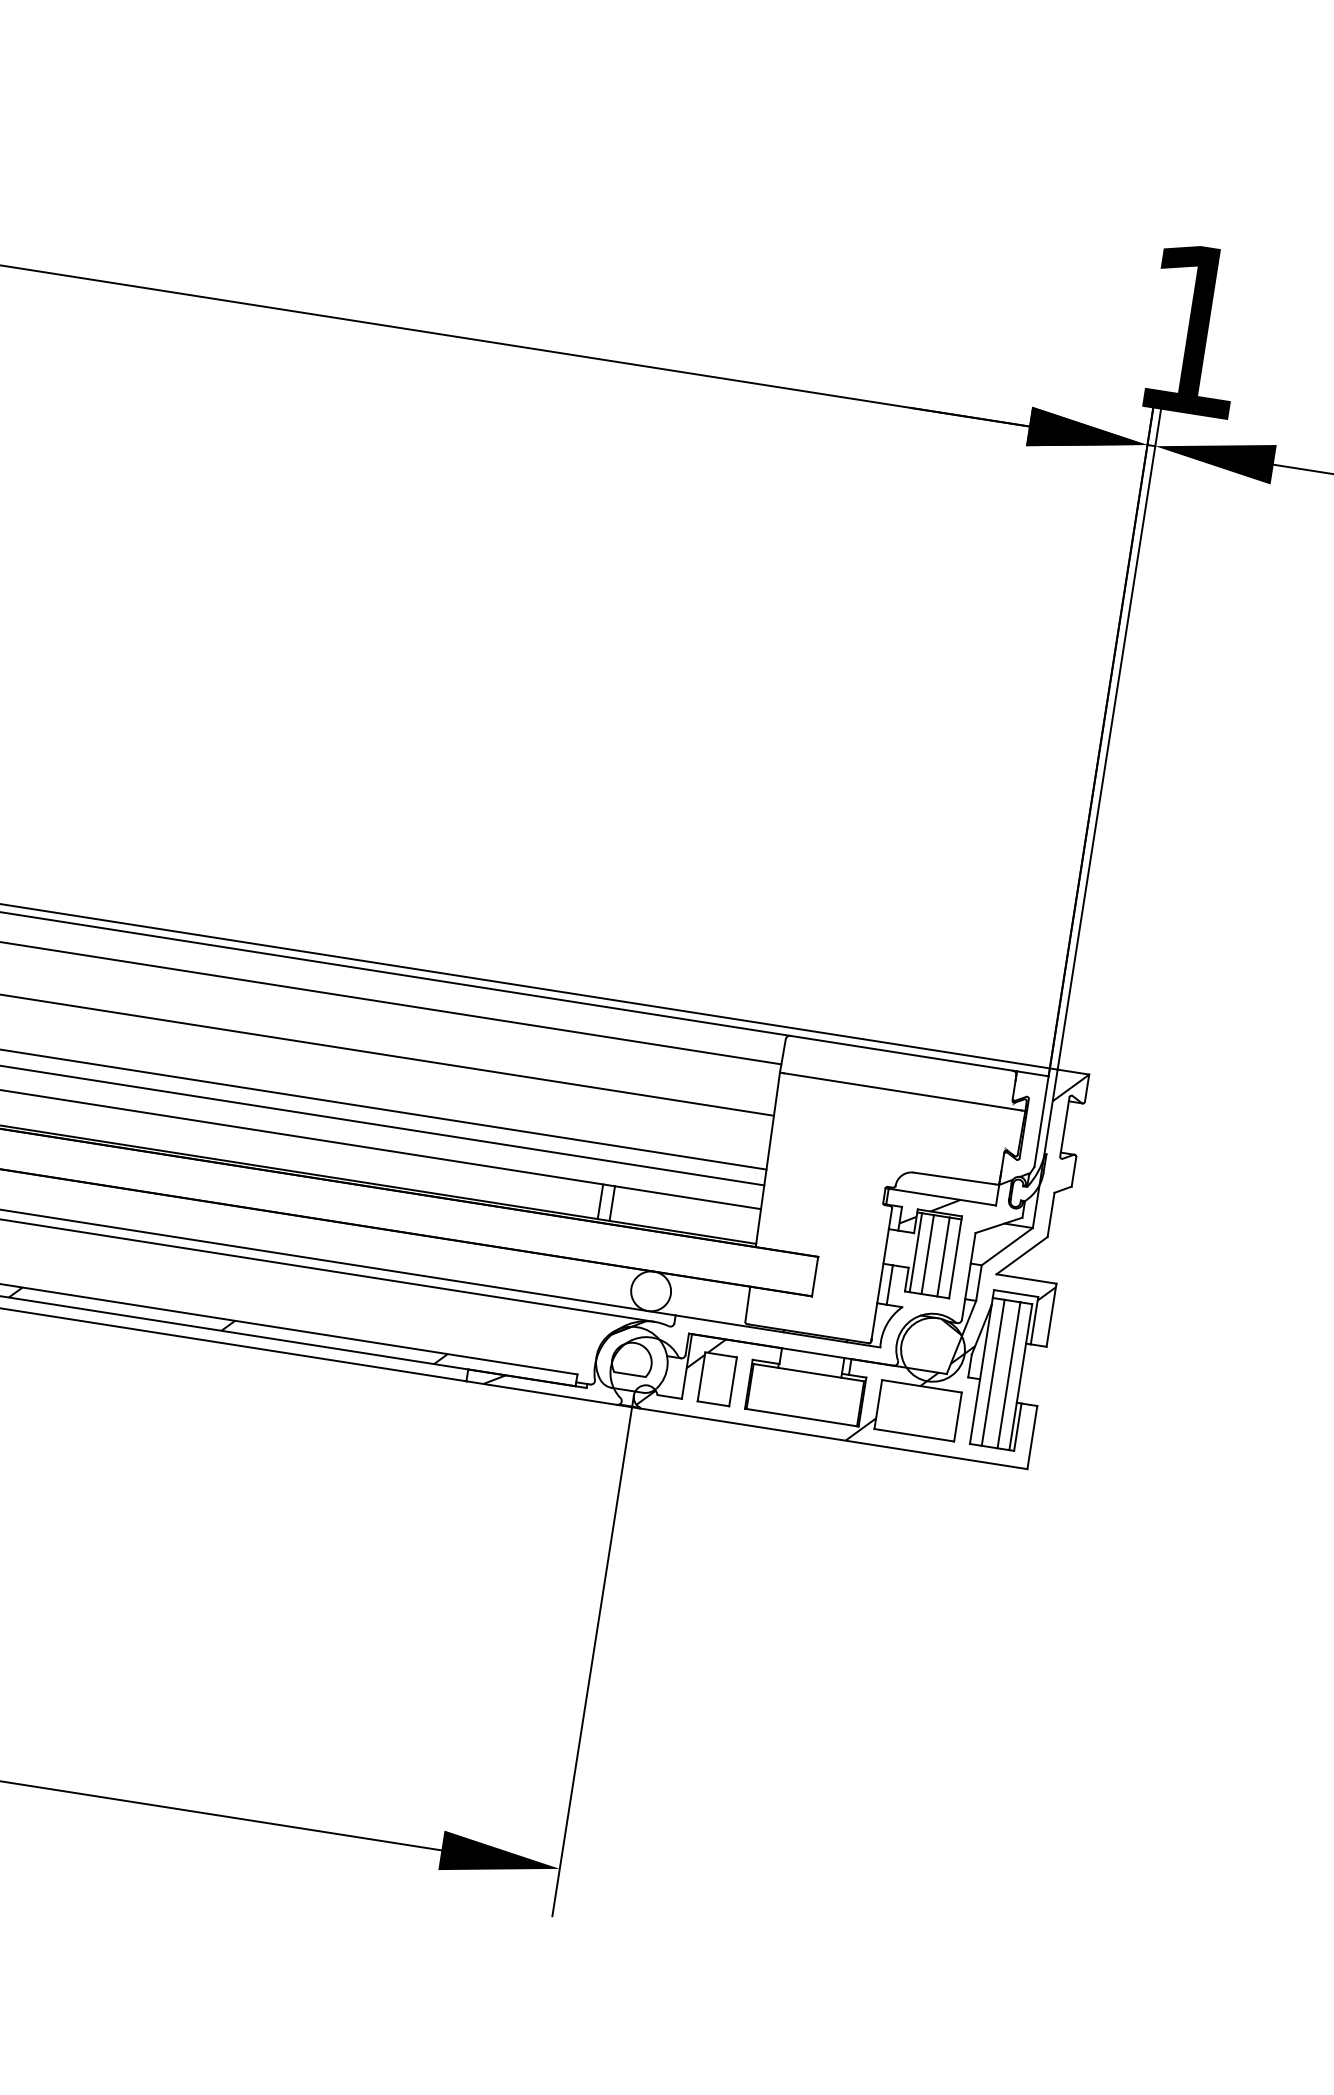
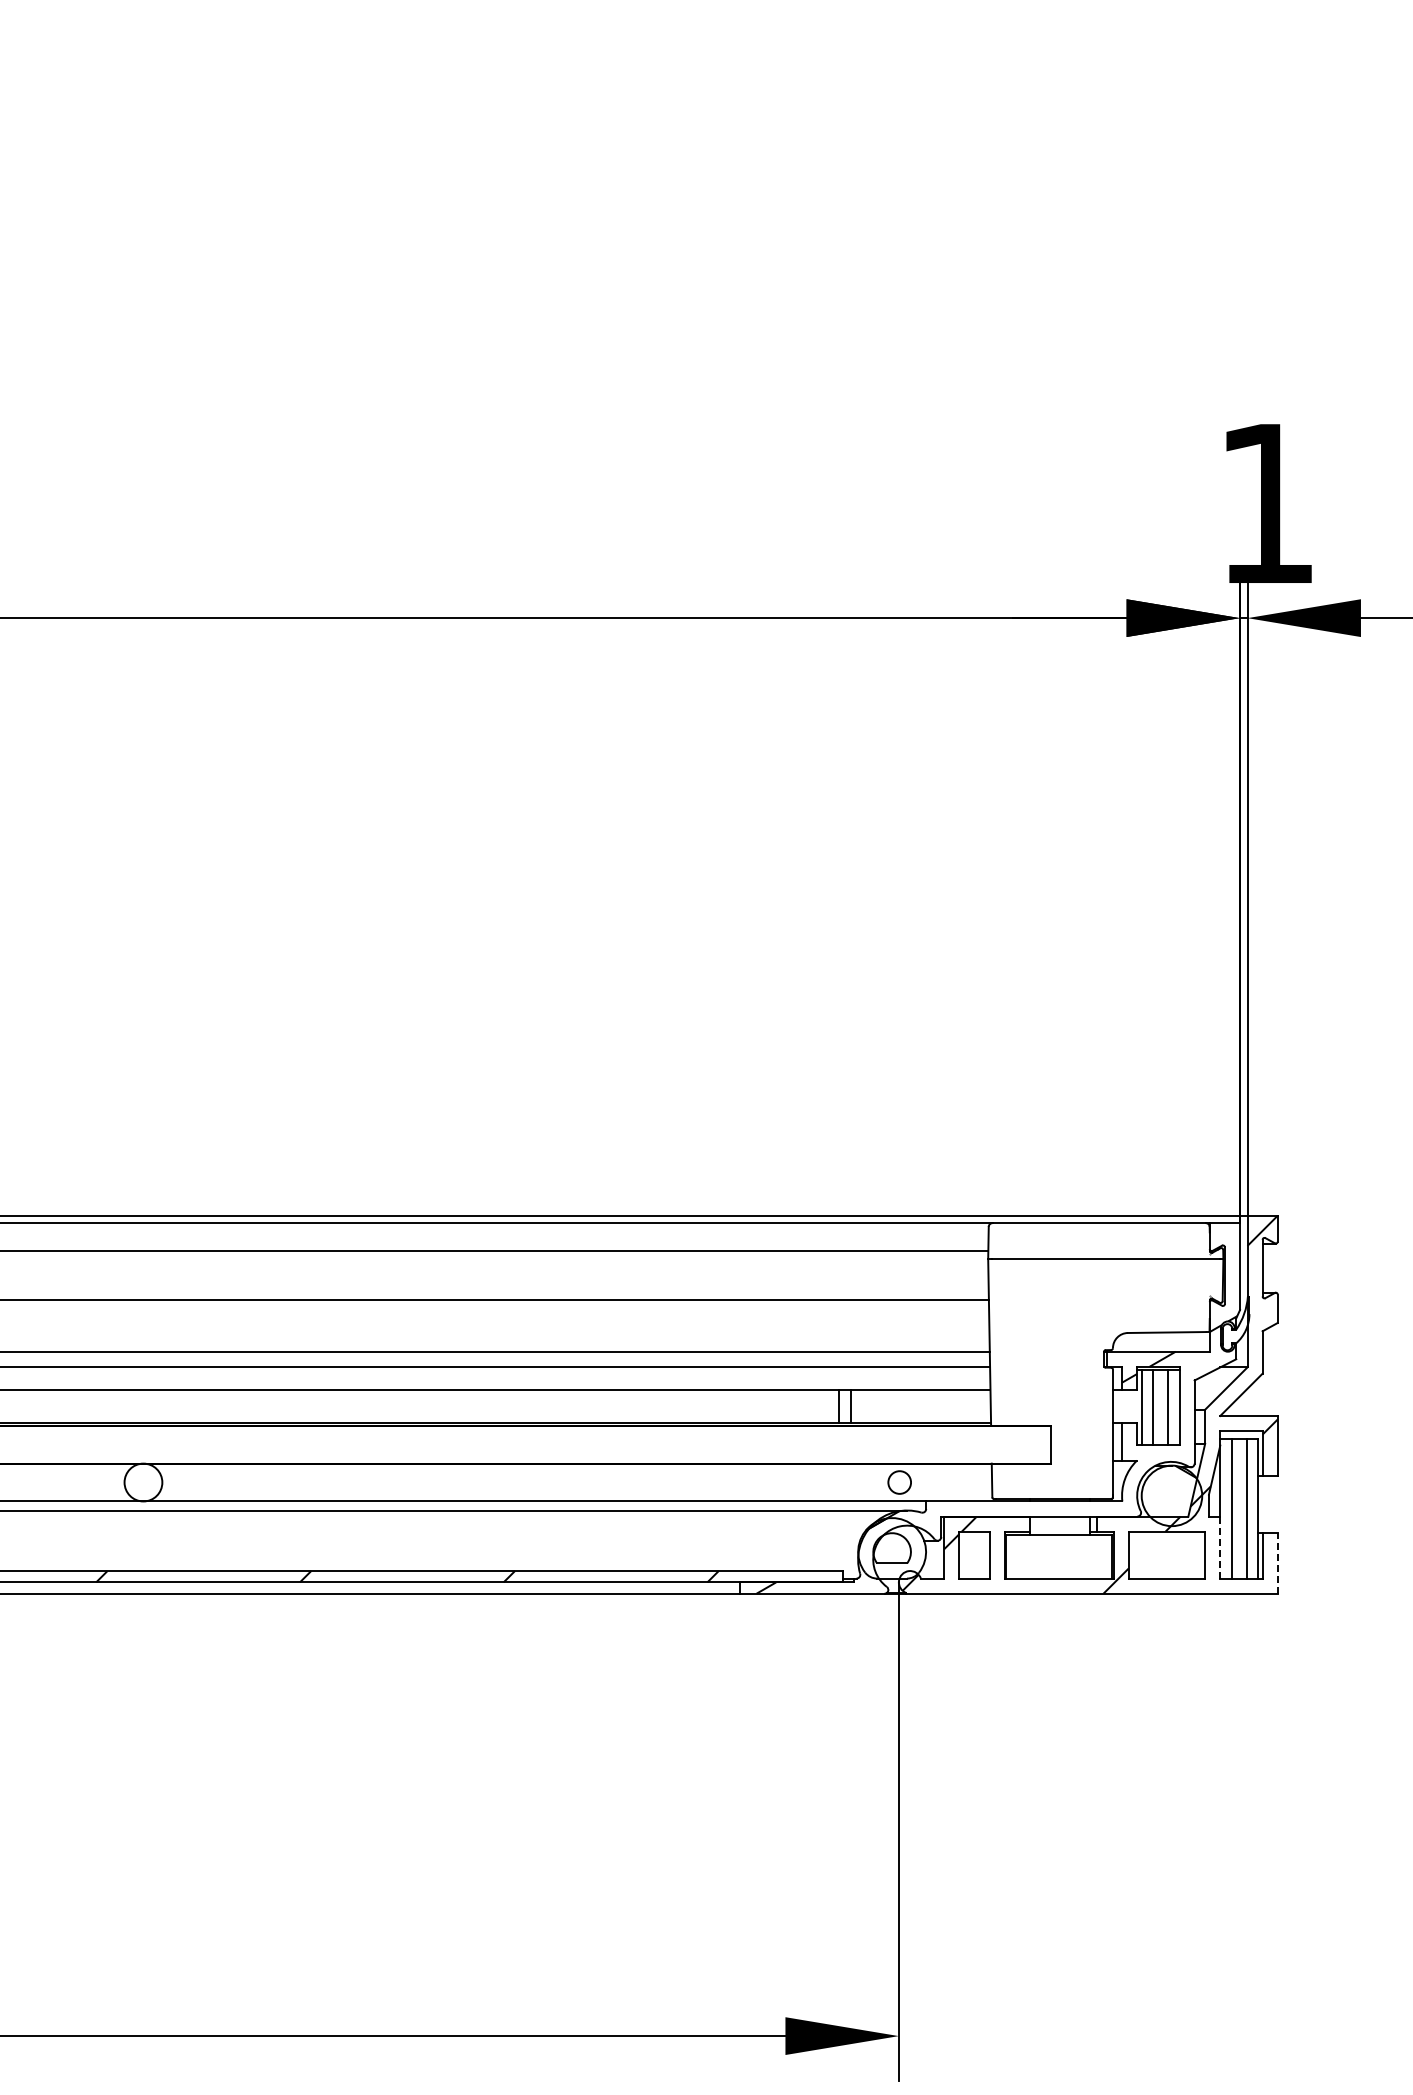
circle: (650, 1291) -> (899, 1482), size x0.6
line: (975, 1411) -> (1220, 1547), solid -> dashed
line: (1032, 1436) -> (1277, 1562), solid -> dashed

